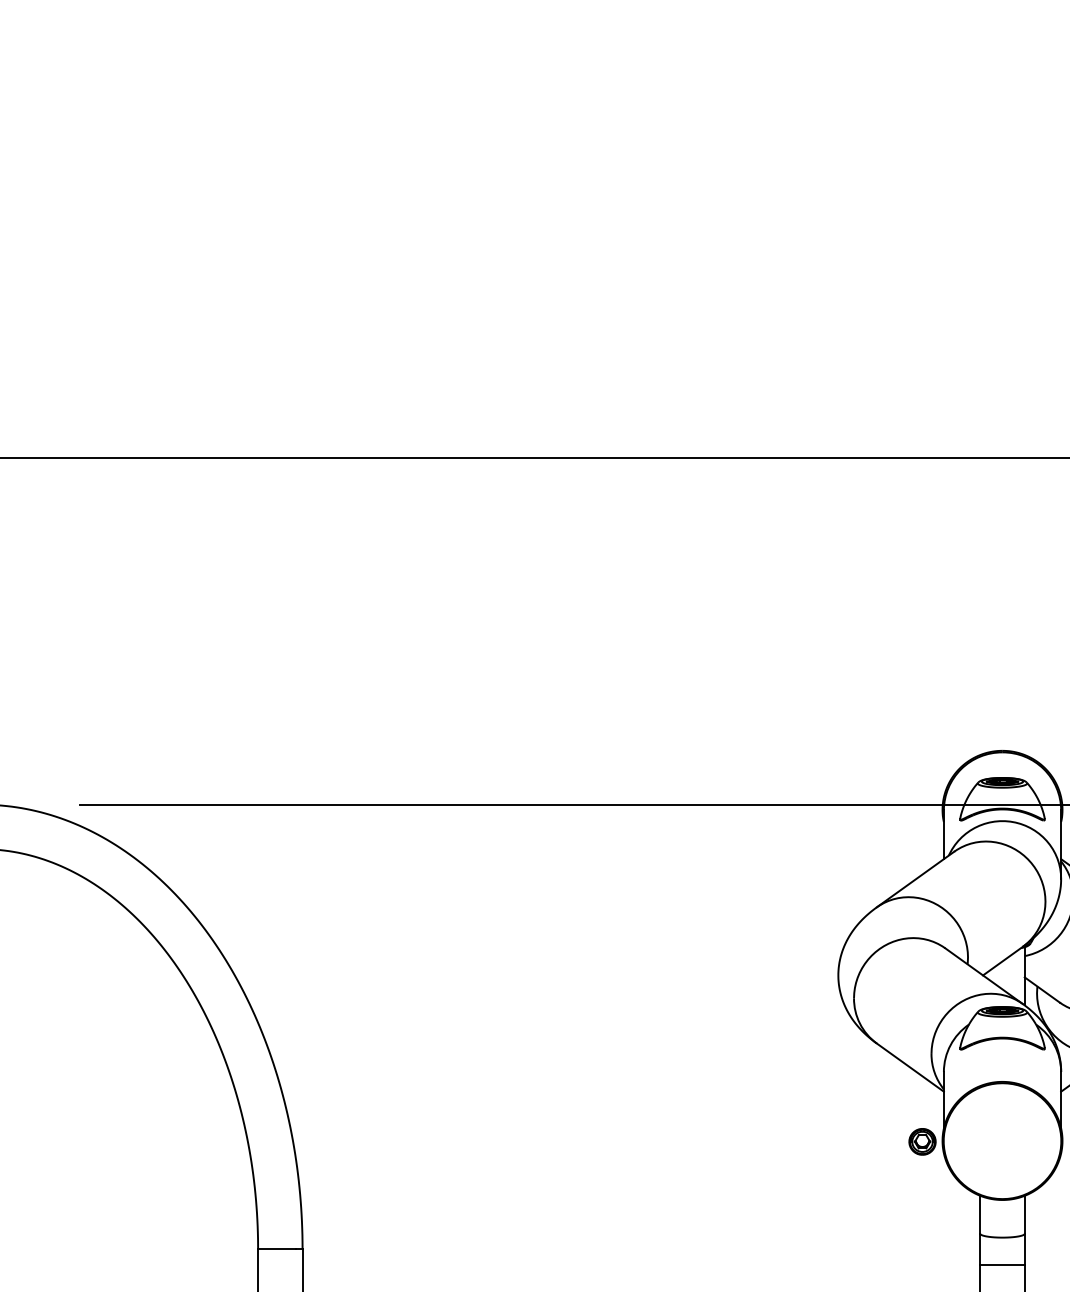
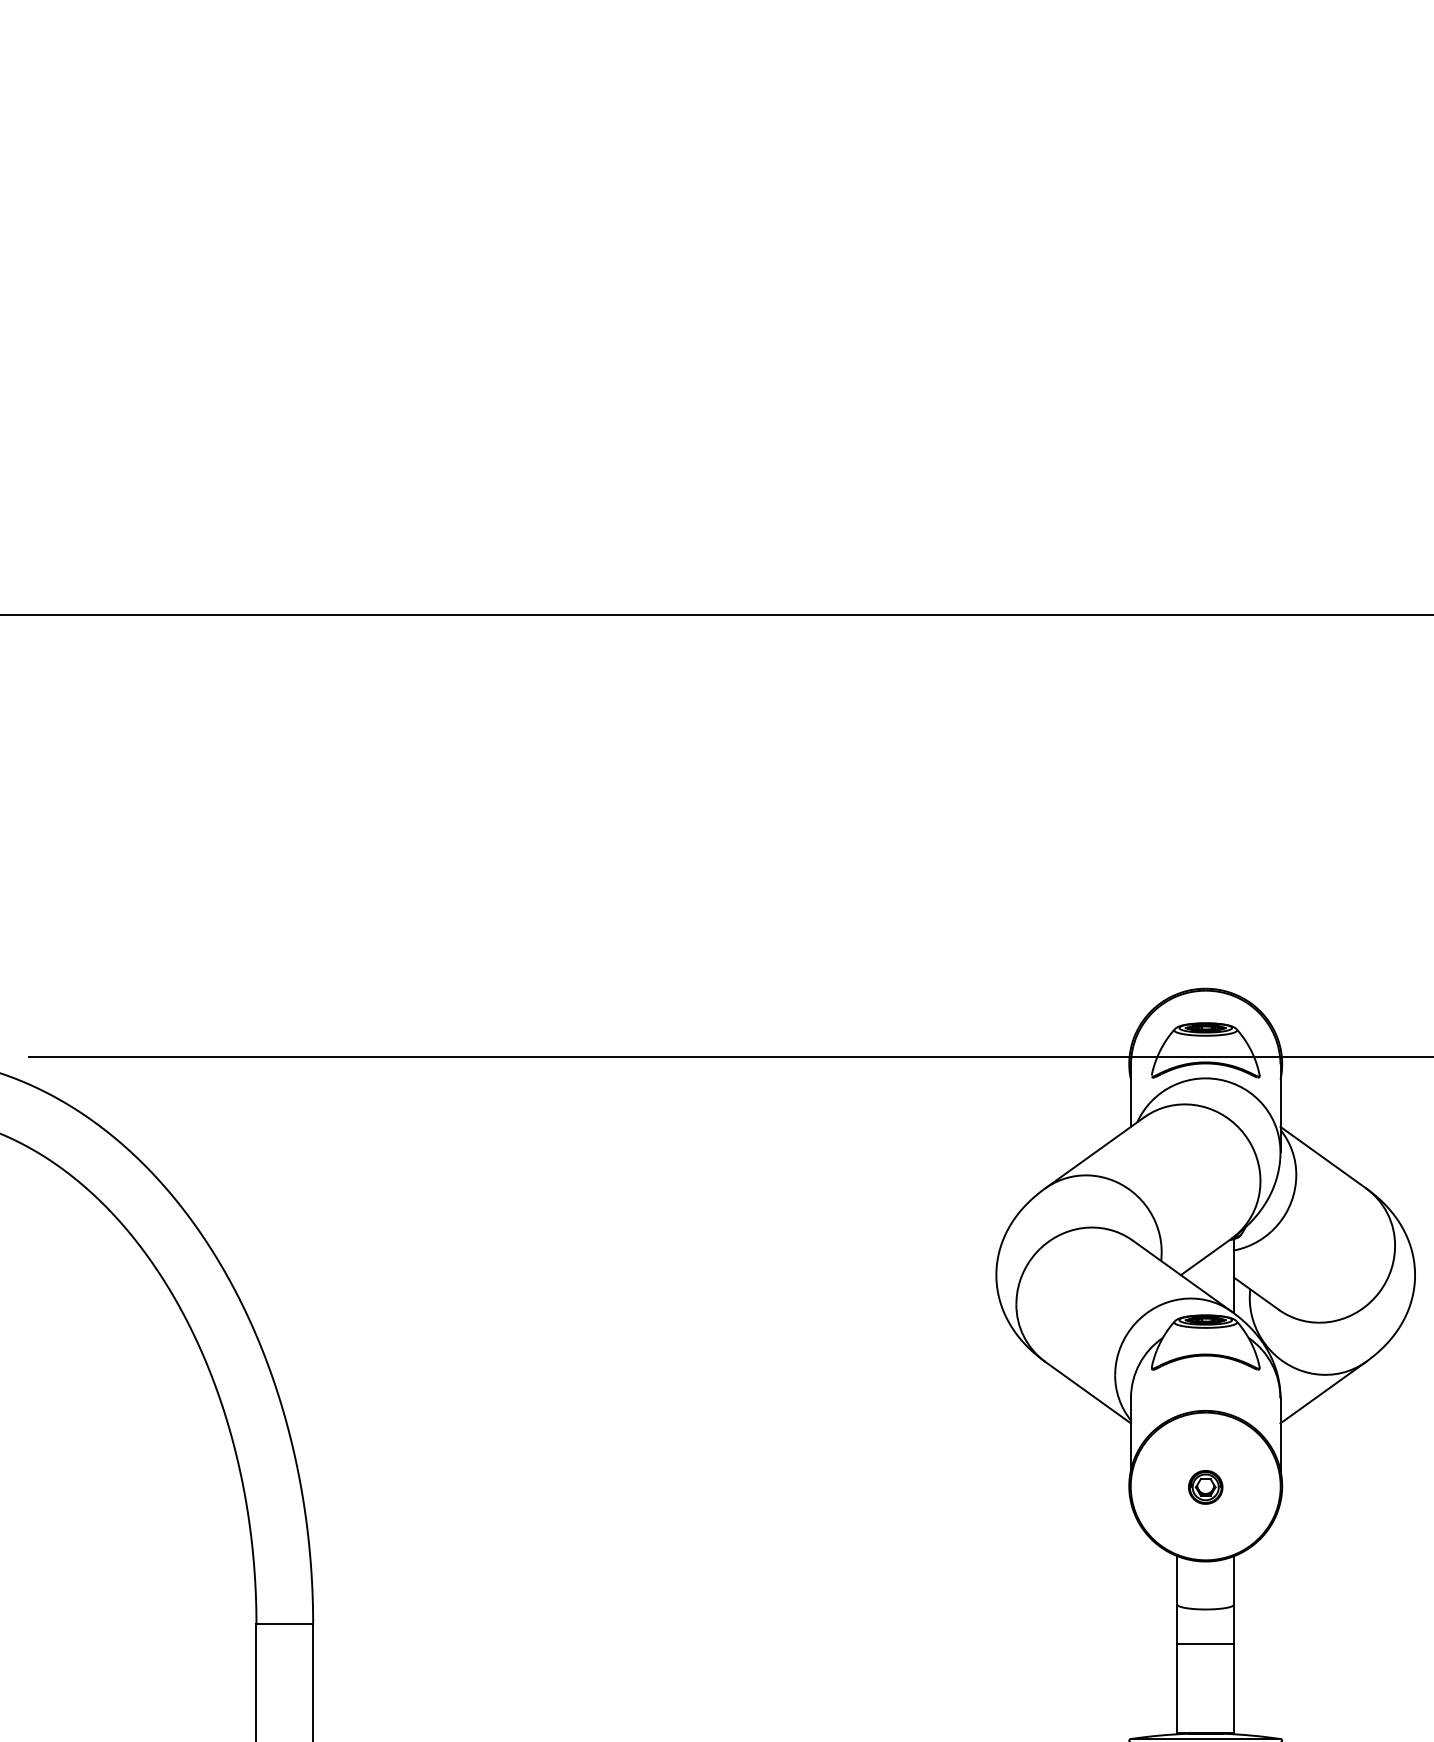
part: (922, 1141) -> (1205, 1487), moved

